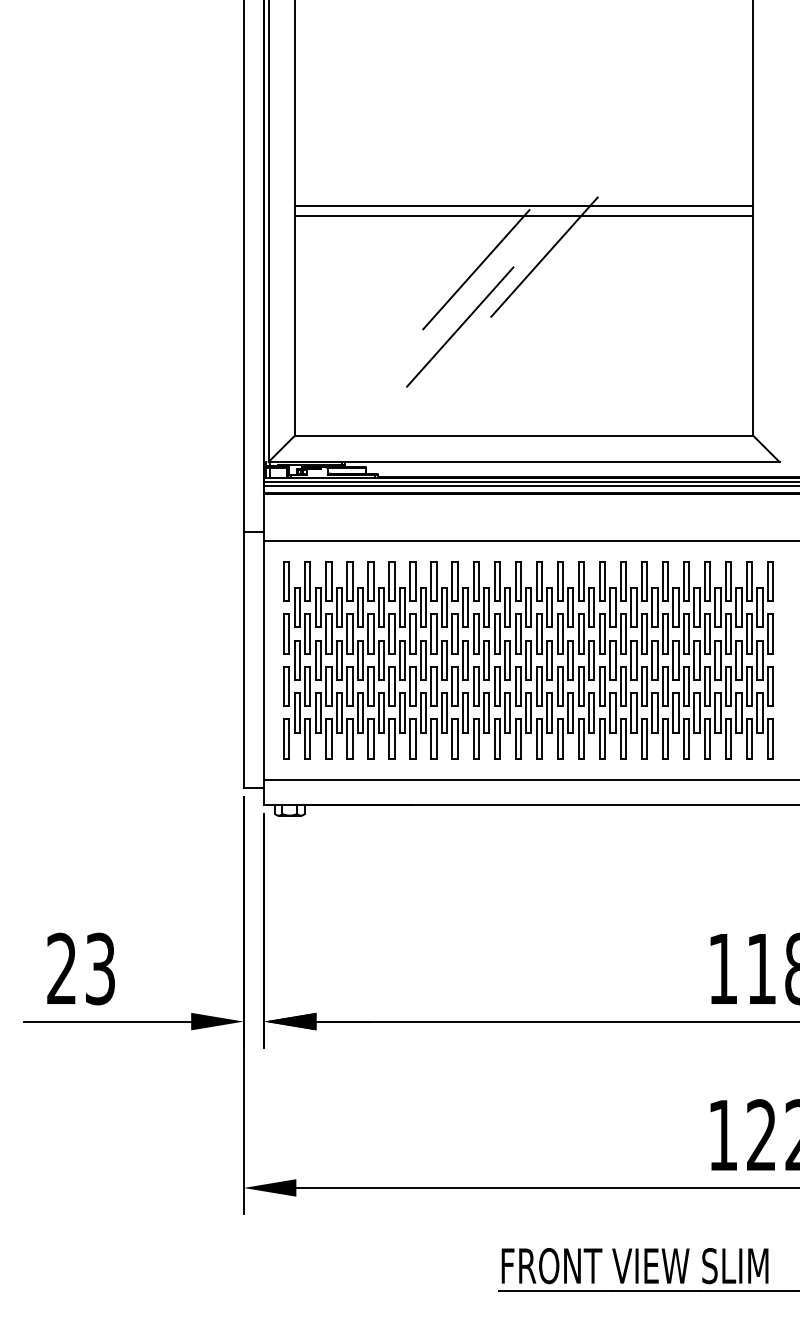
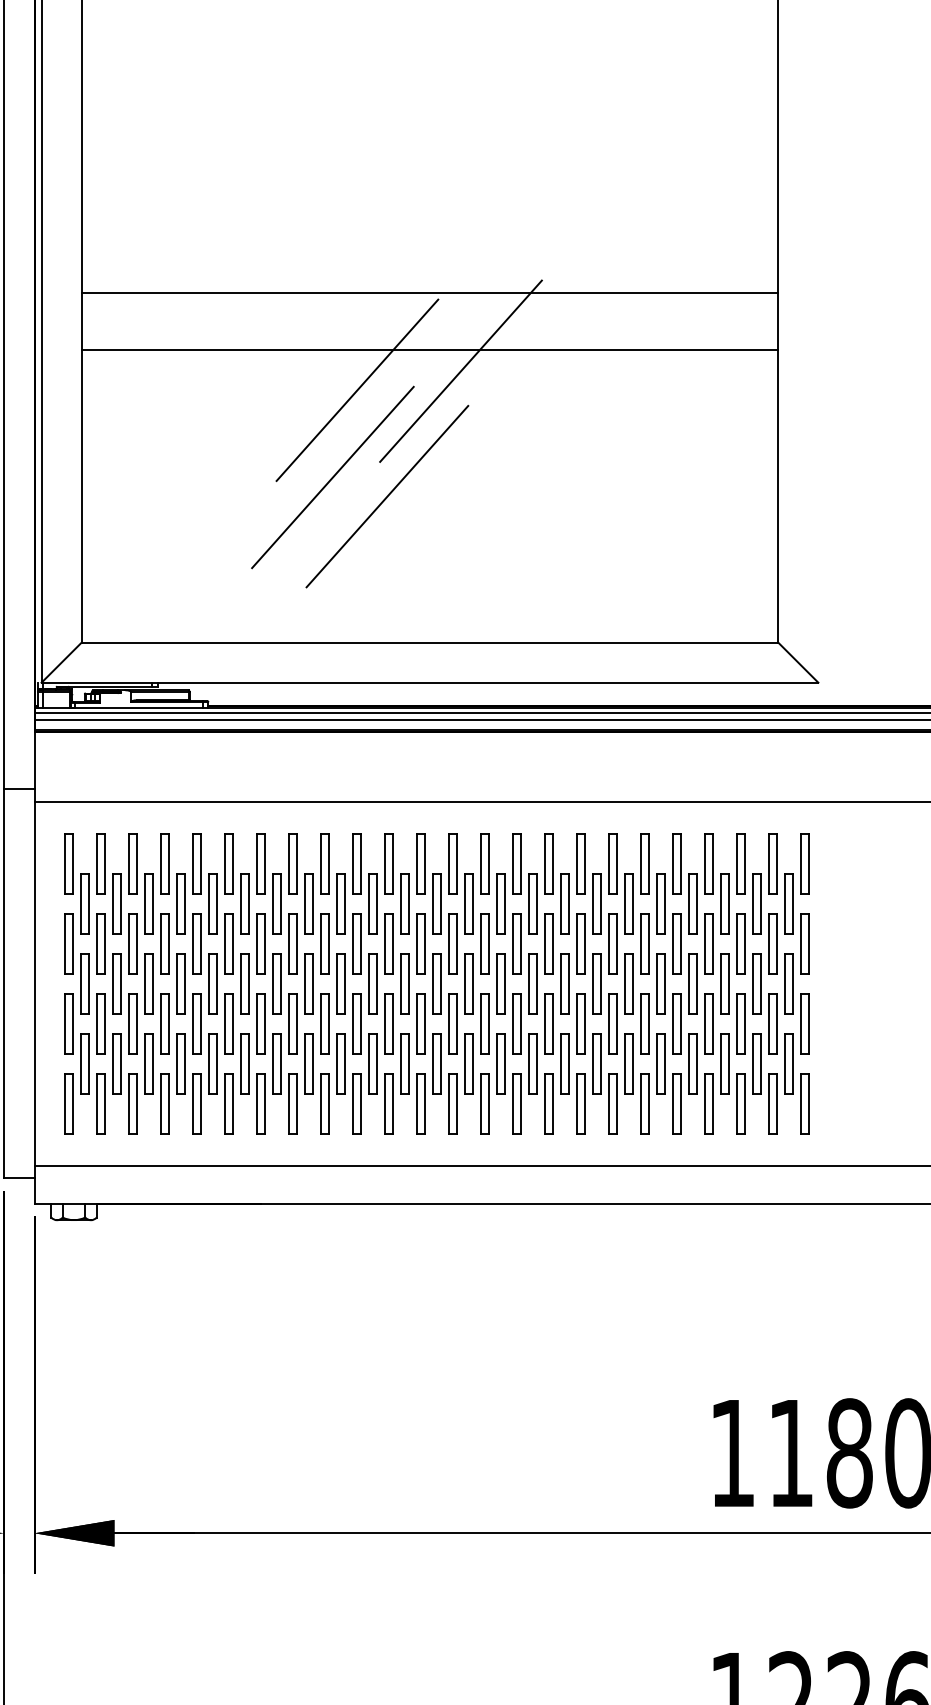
line: (523, 216) -> (429, 350), moved
line: (495, 339) -> (386, 496), added

